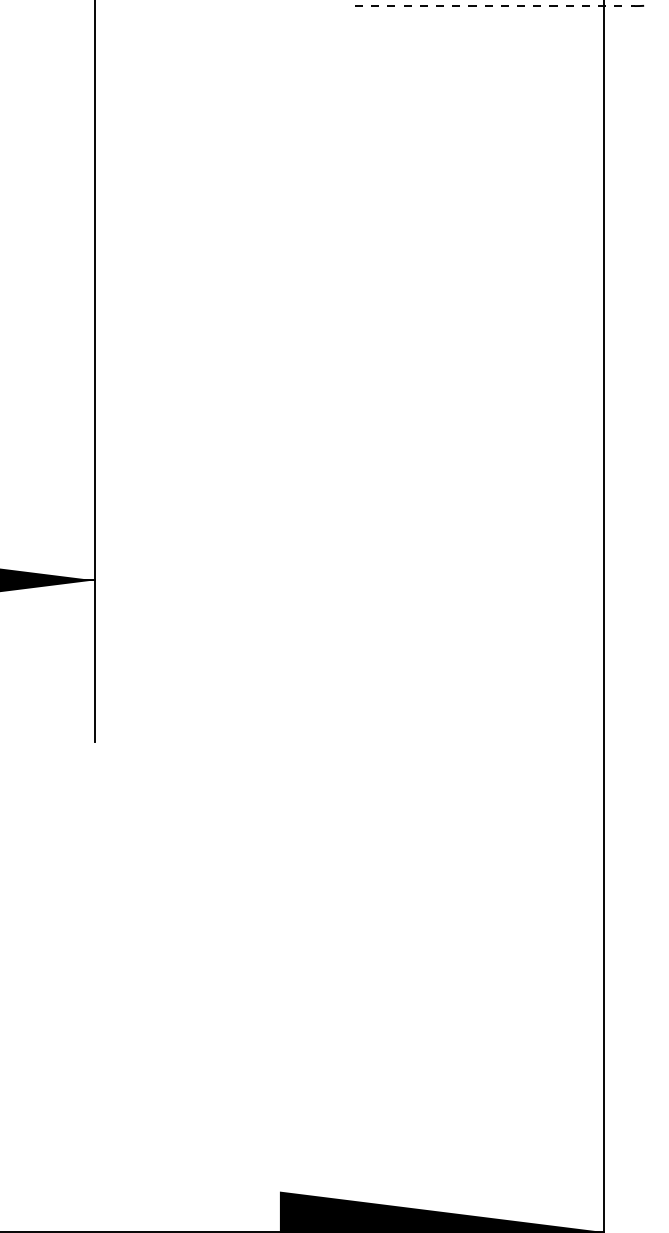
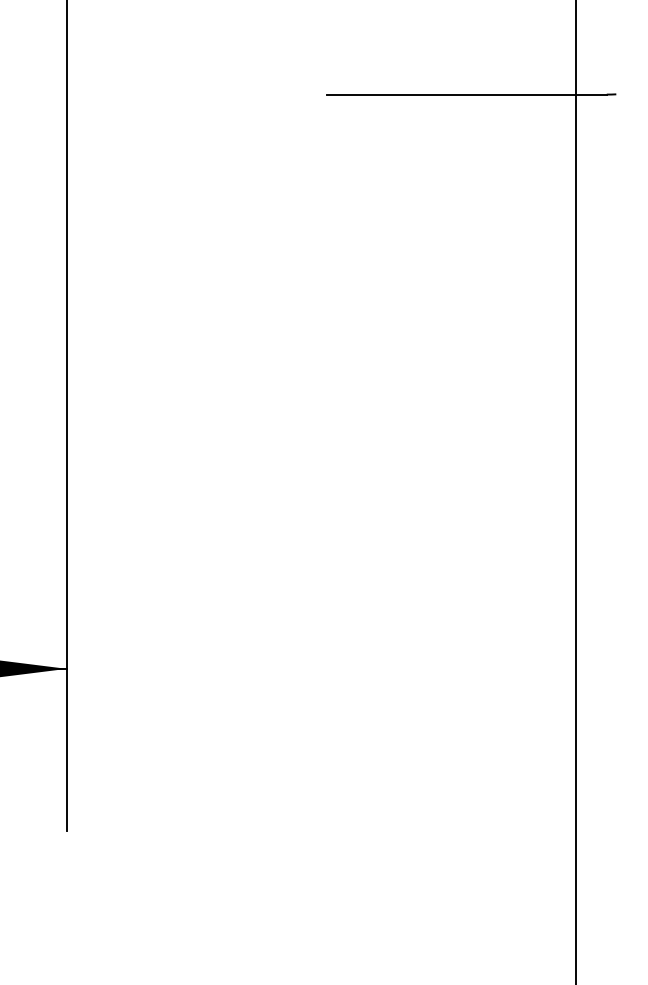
line: (494, 6) -> (466, 95), dashed -> solid

